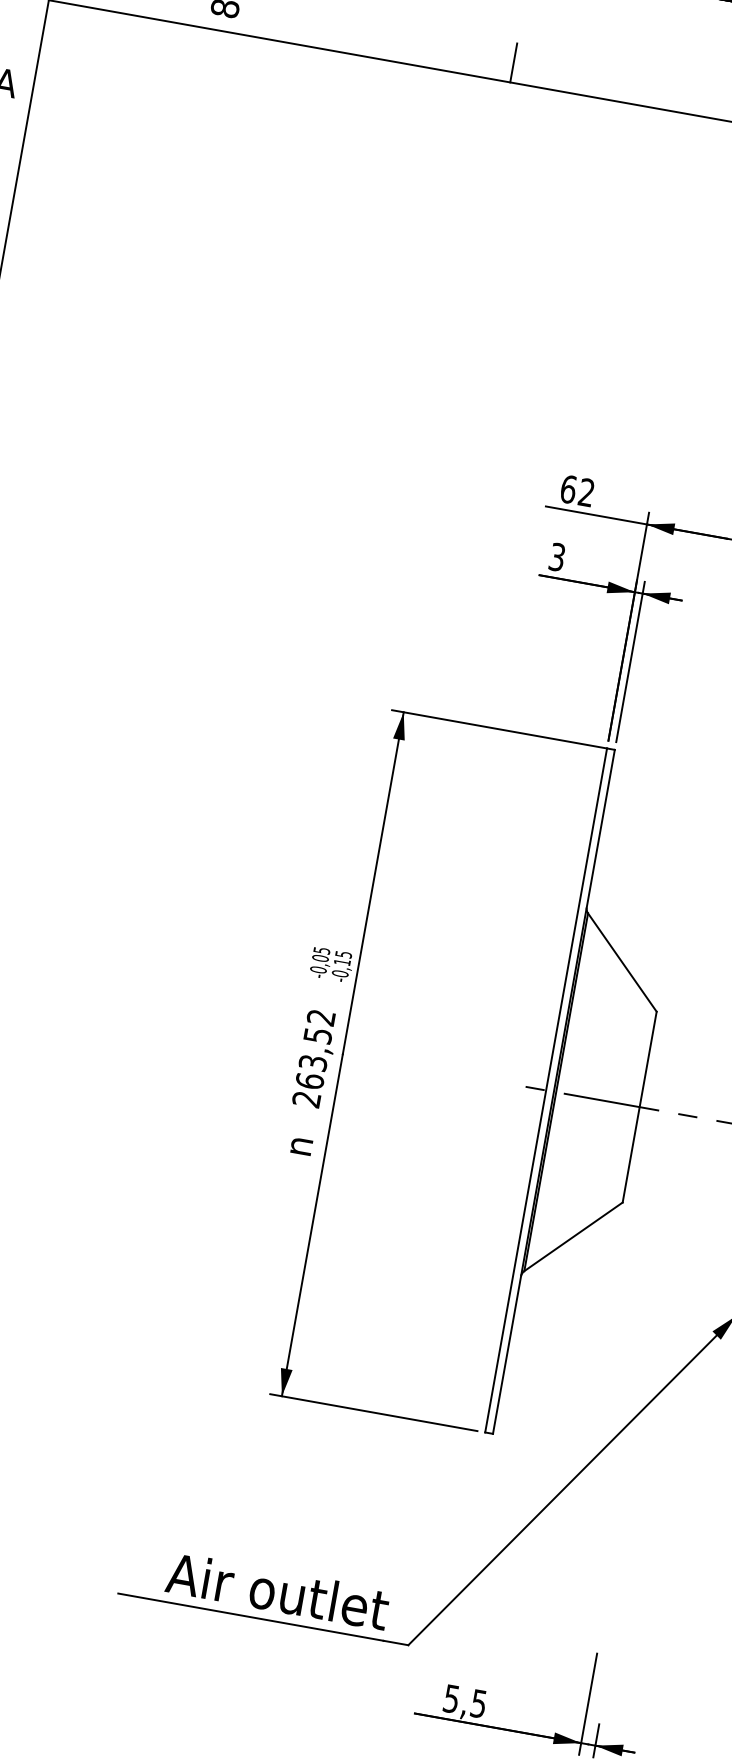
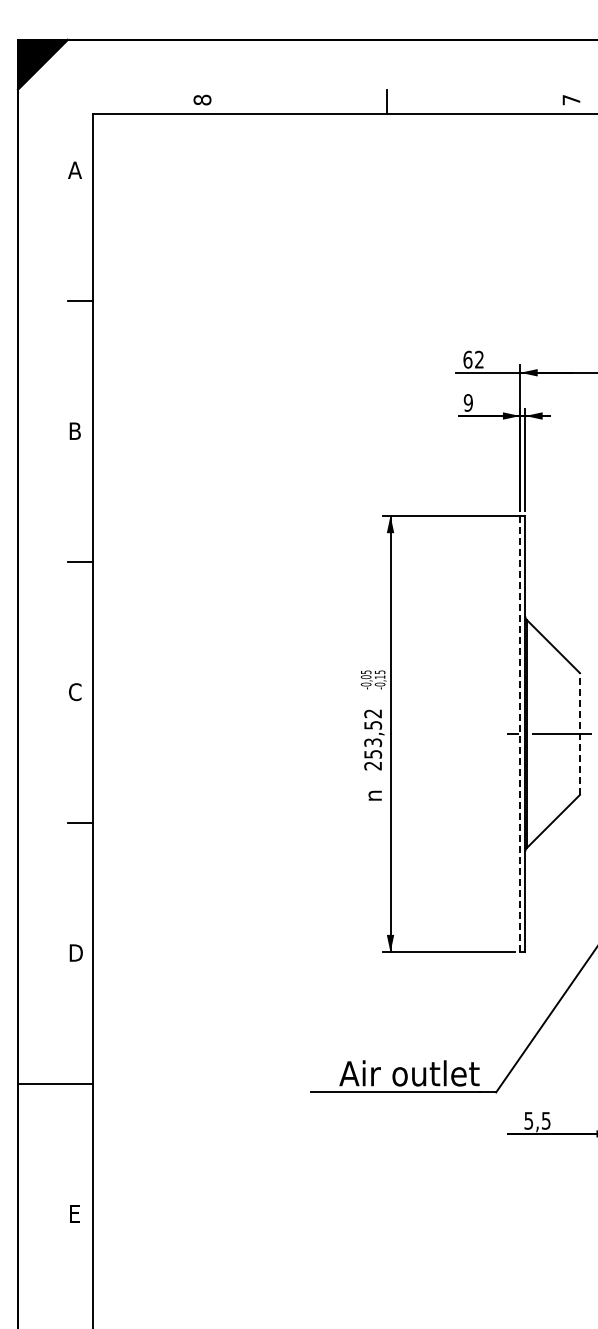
text: (555, 556) -> (467, 402), 3 -> 9
text: (310, 1080) -> (373, 753), 263,52 -> 253,52
line: (546, 1089) -> (520, 733), solid -> dashed
line: (638, 1107) -> (579, 734), solid -> dashed

